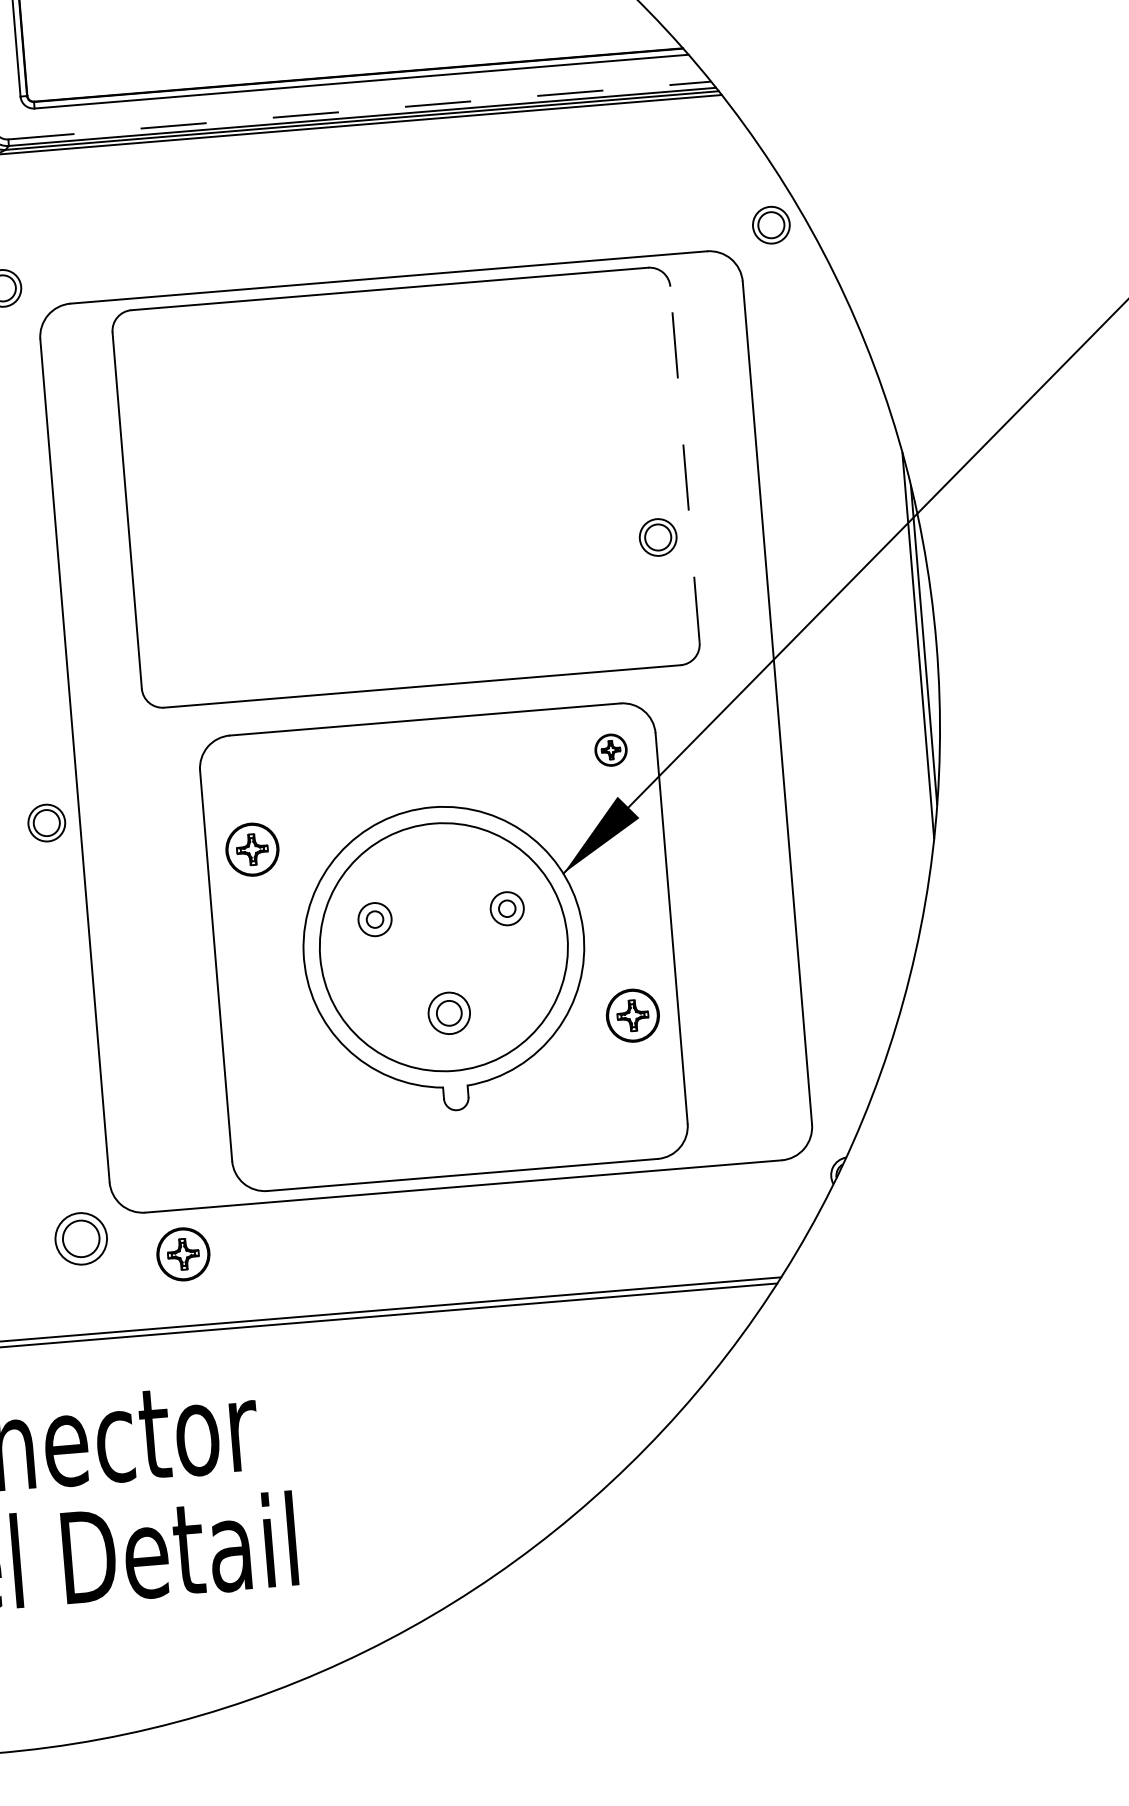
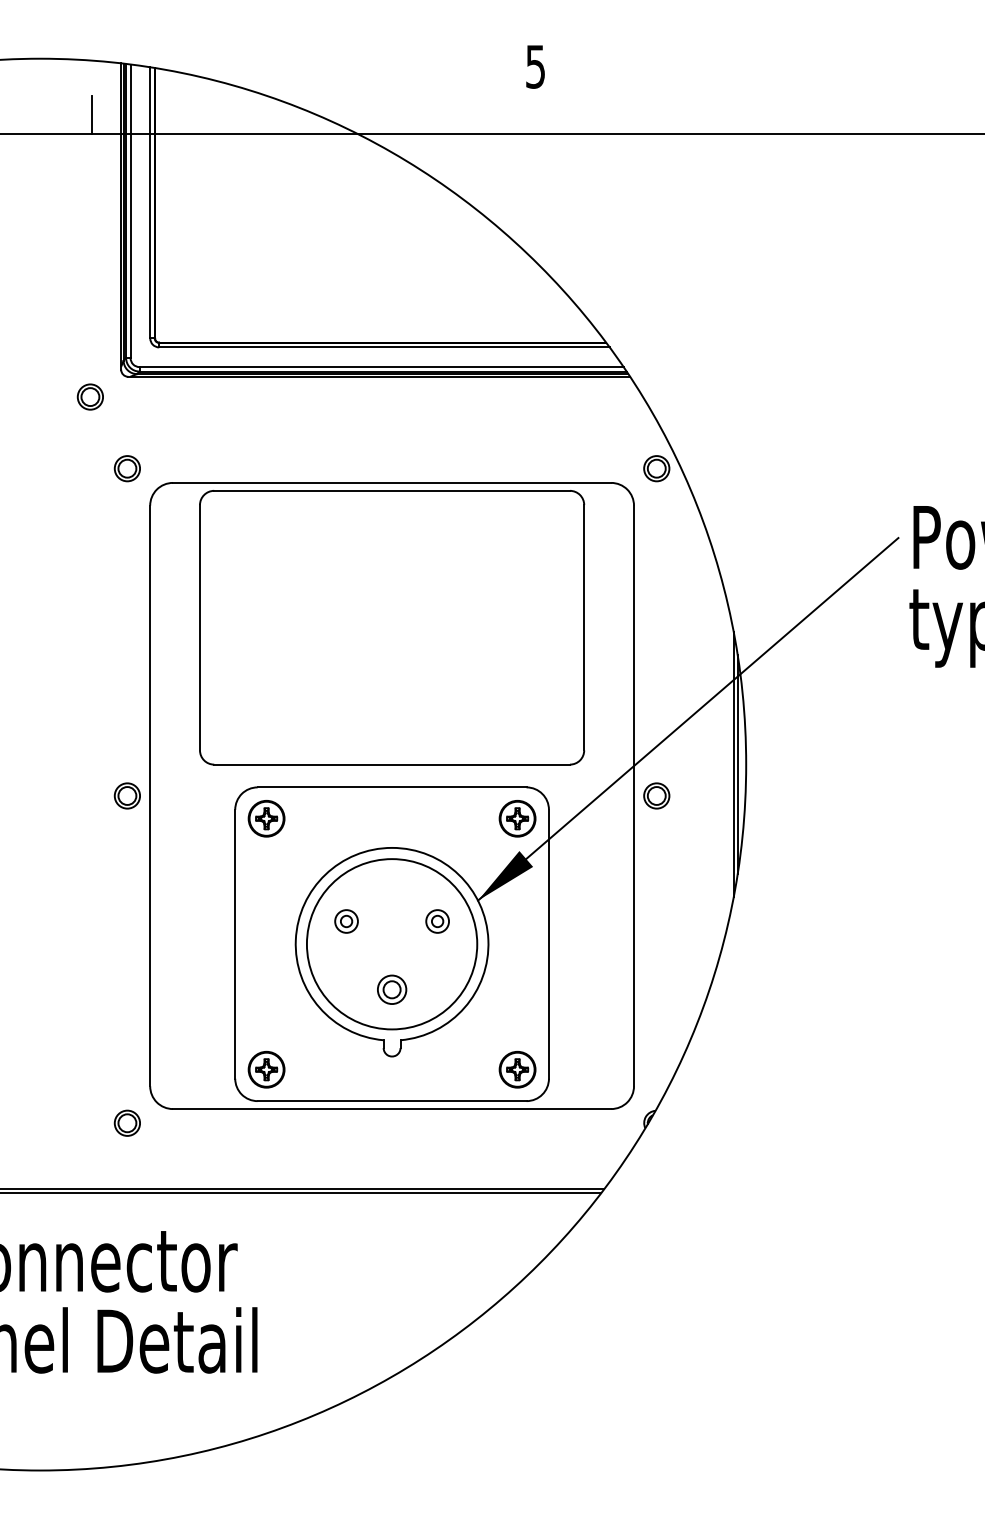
line: (361, 111) -> (382, 367), dashed -> solid
line: (685, 464) -> (584, 627), dashed -> solid
part: (657, 536) -> (656, 795), moved
part: (610, 749) -> (517, 818), size x1.67
part: (45, 822) -> (126, 795), moved
part: (252, 849) -> (266, 818), moved
part: (632, 1015) -> (517, 1069), moved
part: (79, 1237) -> (126, 1122), size x0.71
part: (183, 1254) -> (266, 1069), moved

